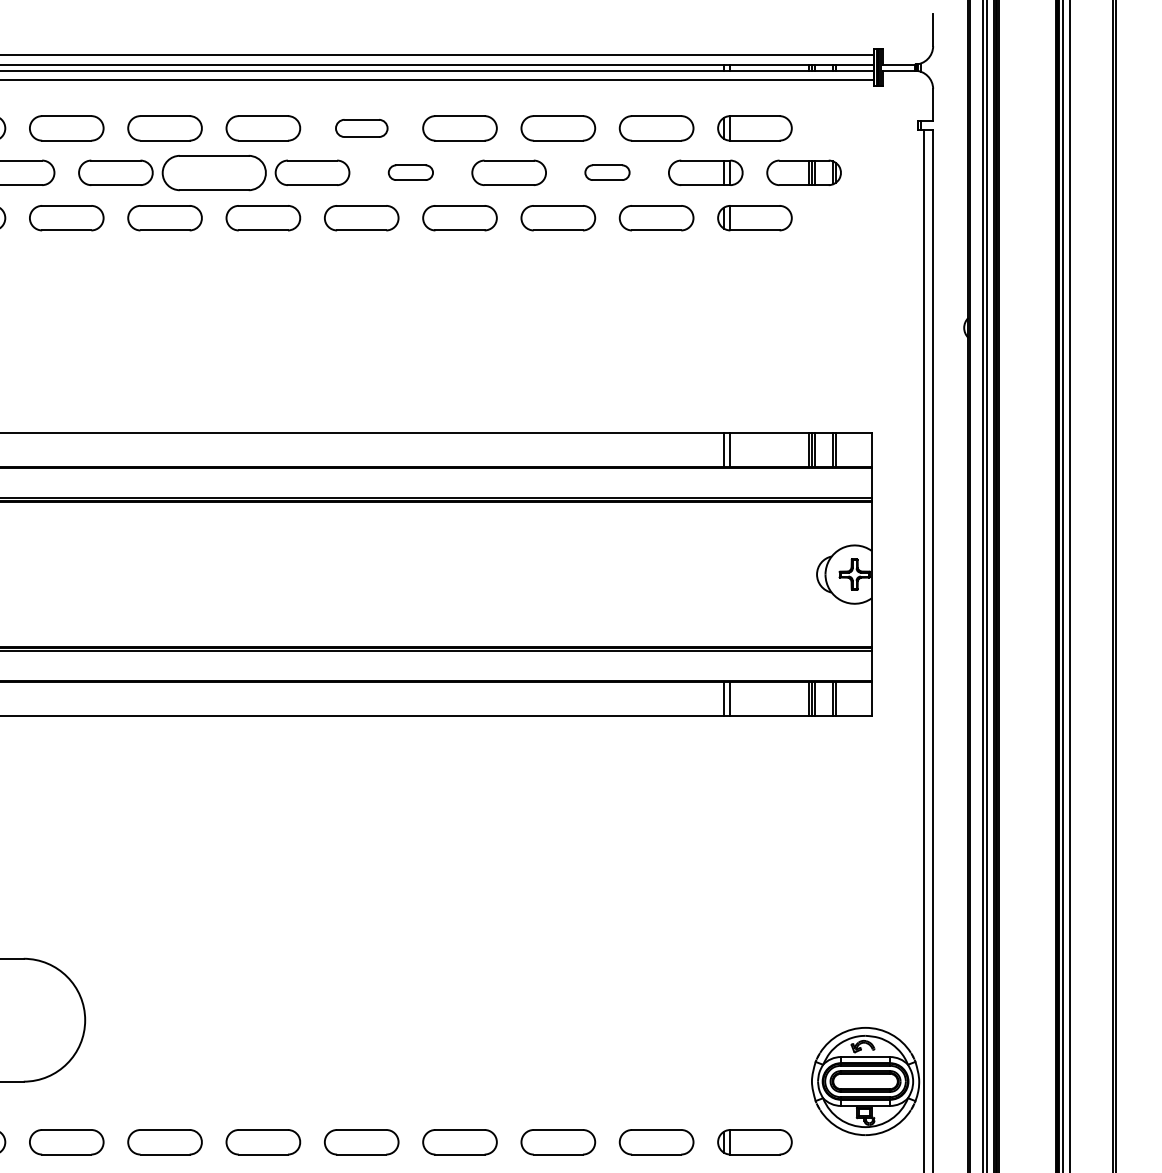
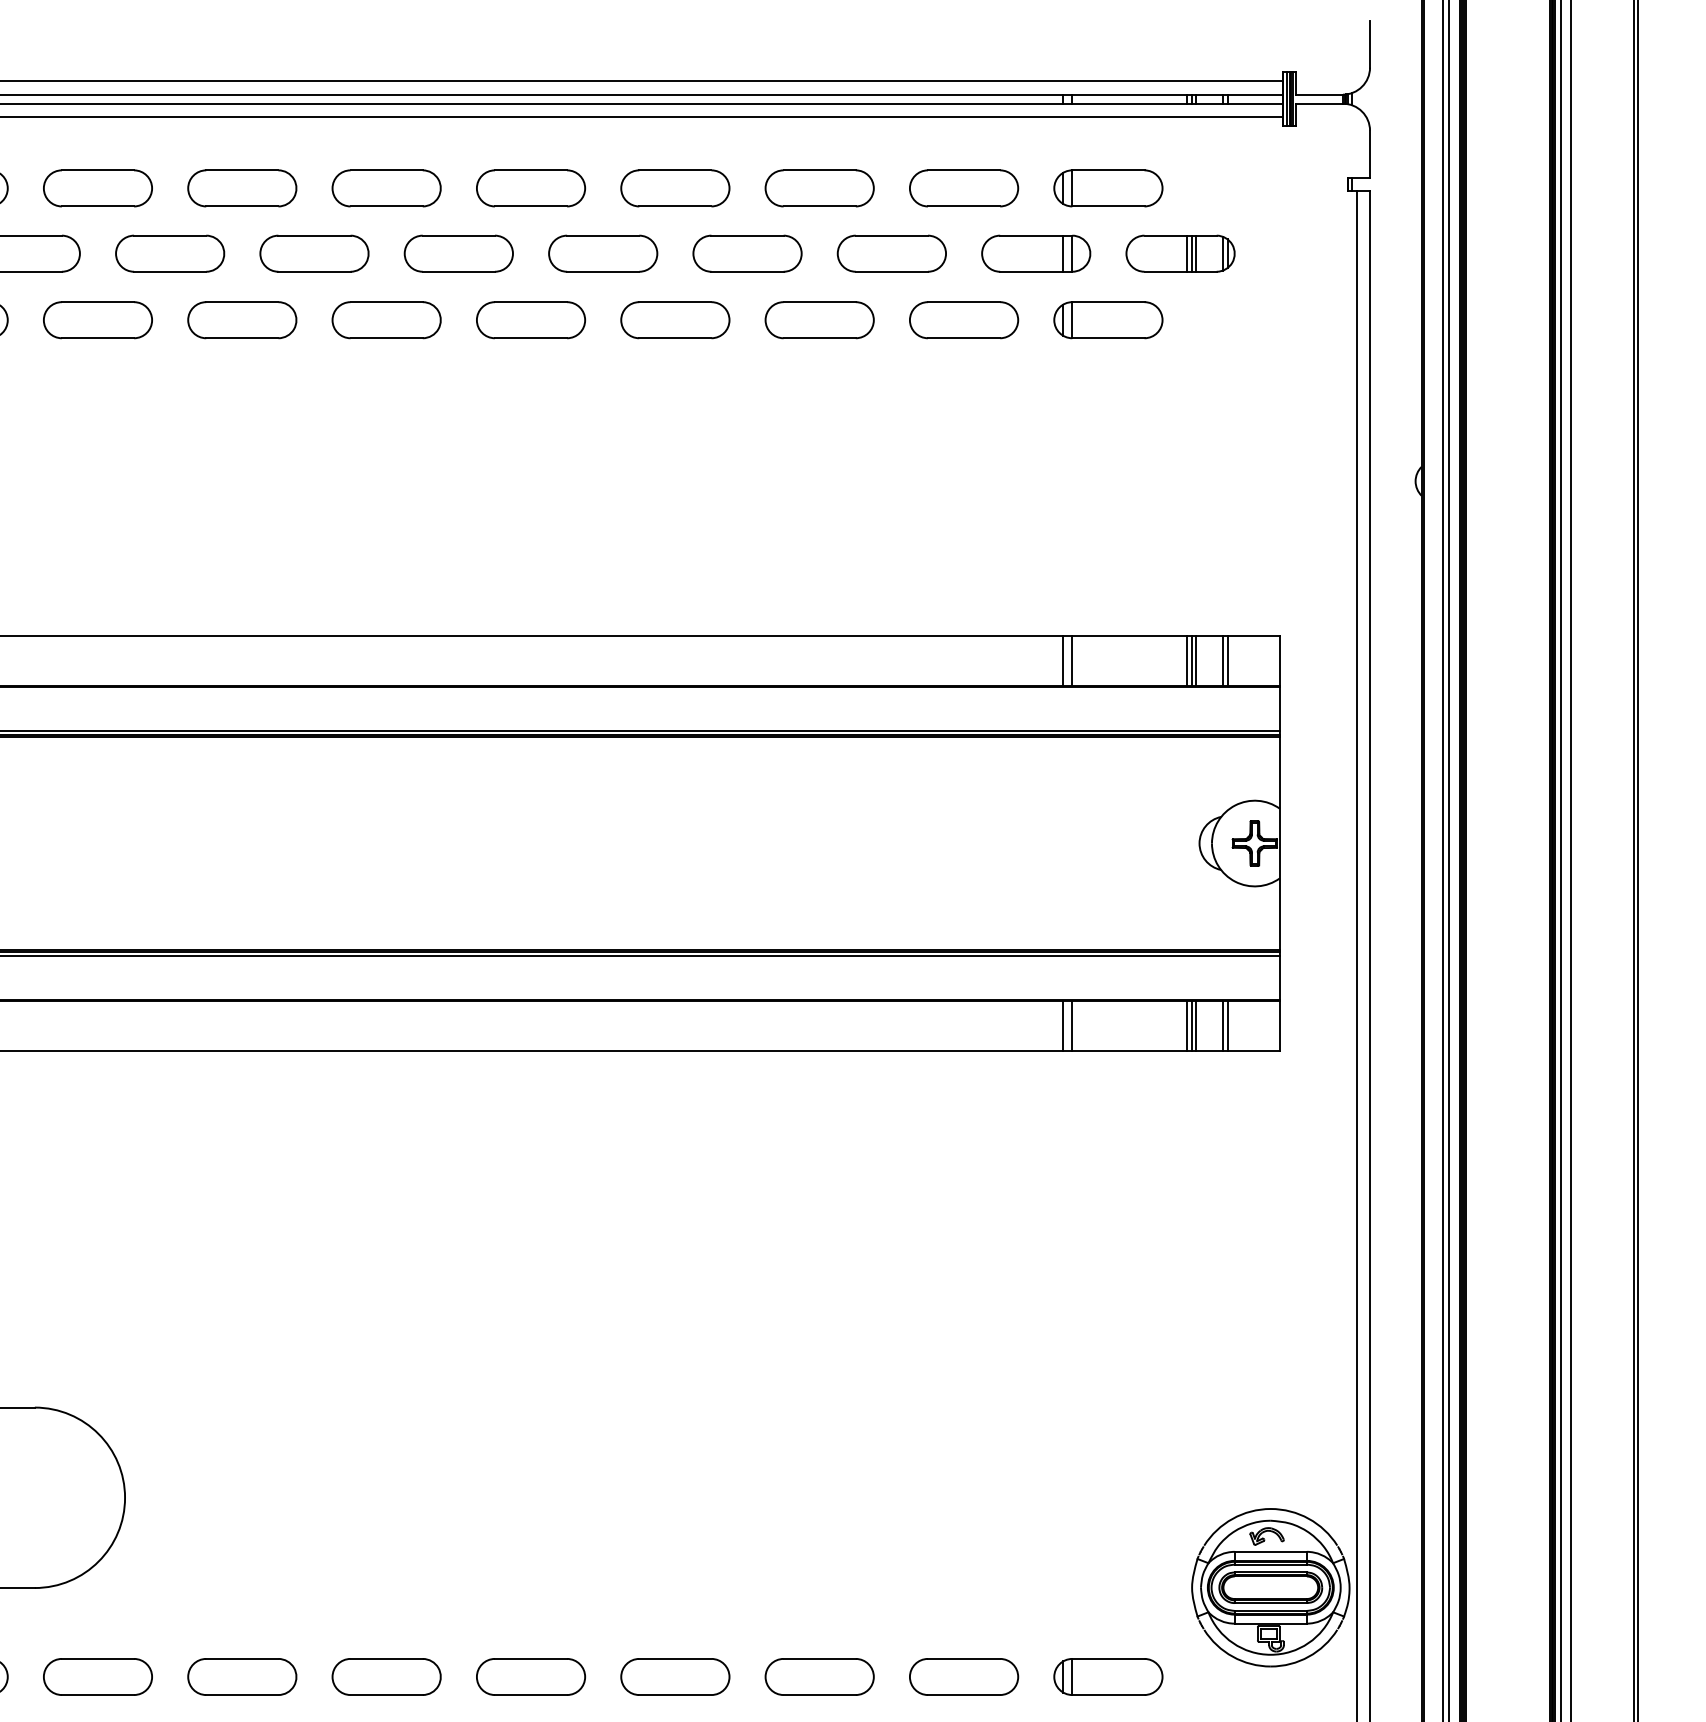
part: (361, 128) -> (530, 188), size x1.43
part: (213, 172) -> (313, 253), size x0.71
part: (410, 172) -> (602, 253), size x1.67
part: (607, 172) -> (891, 253), size x1.67

